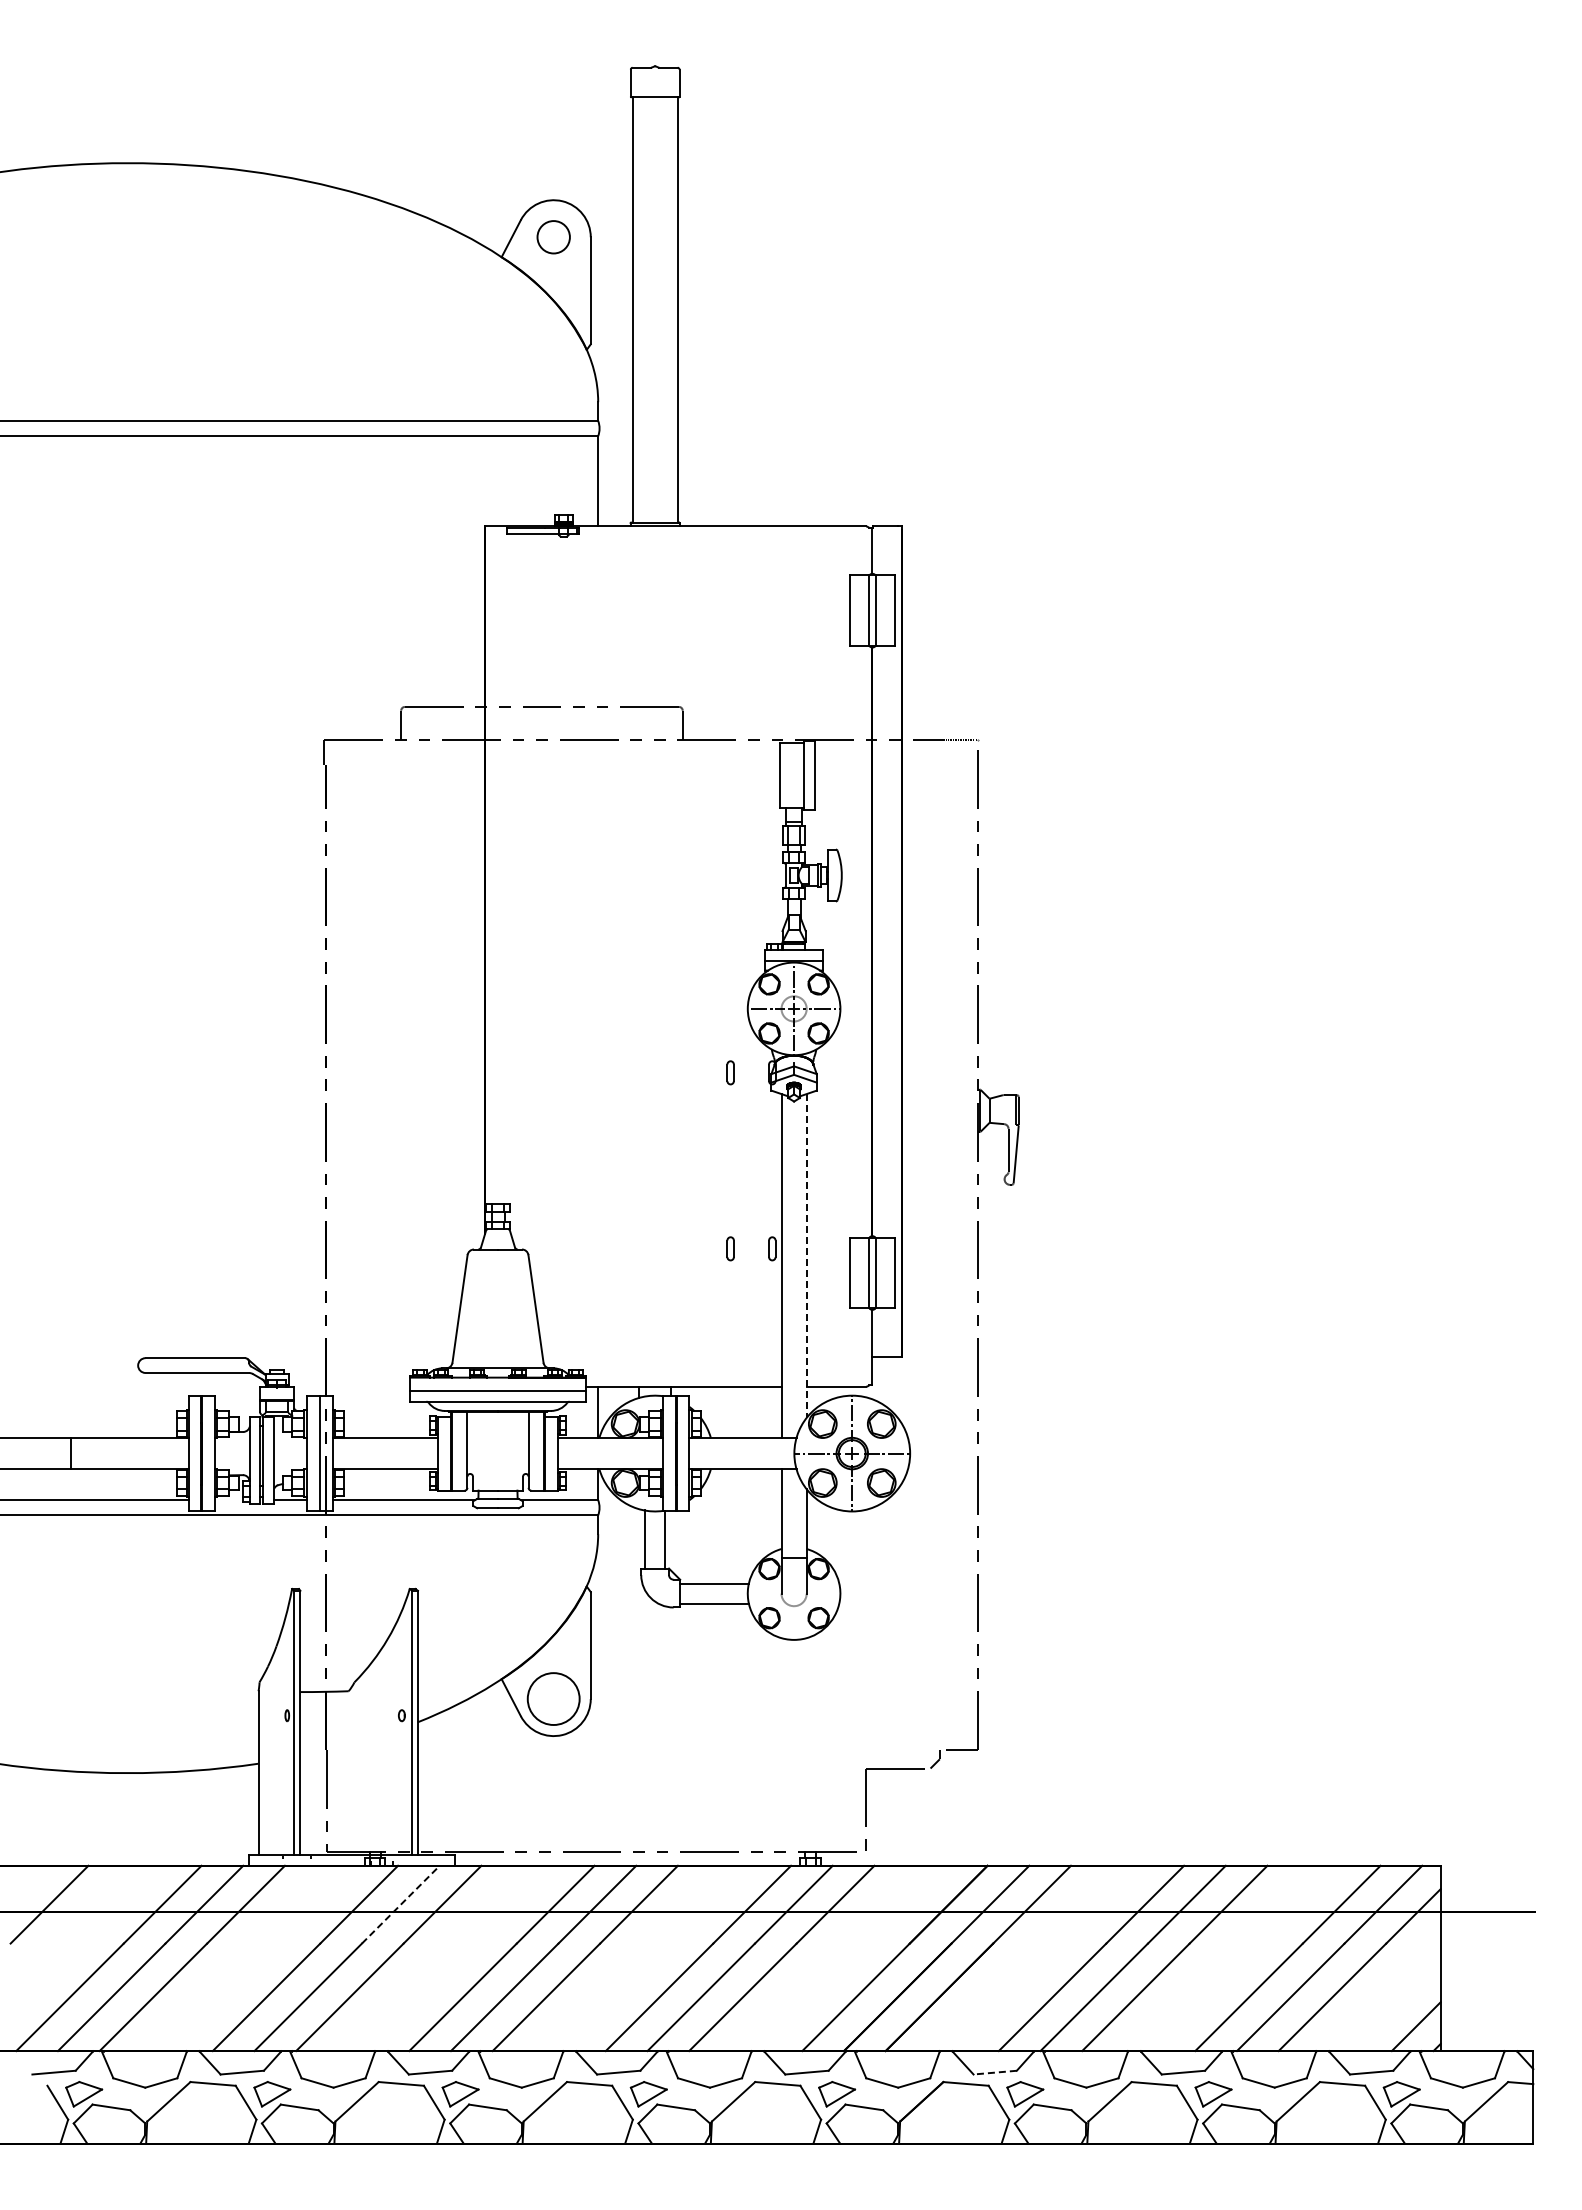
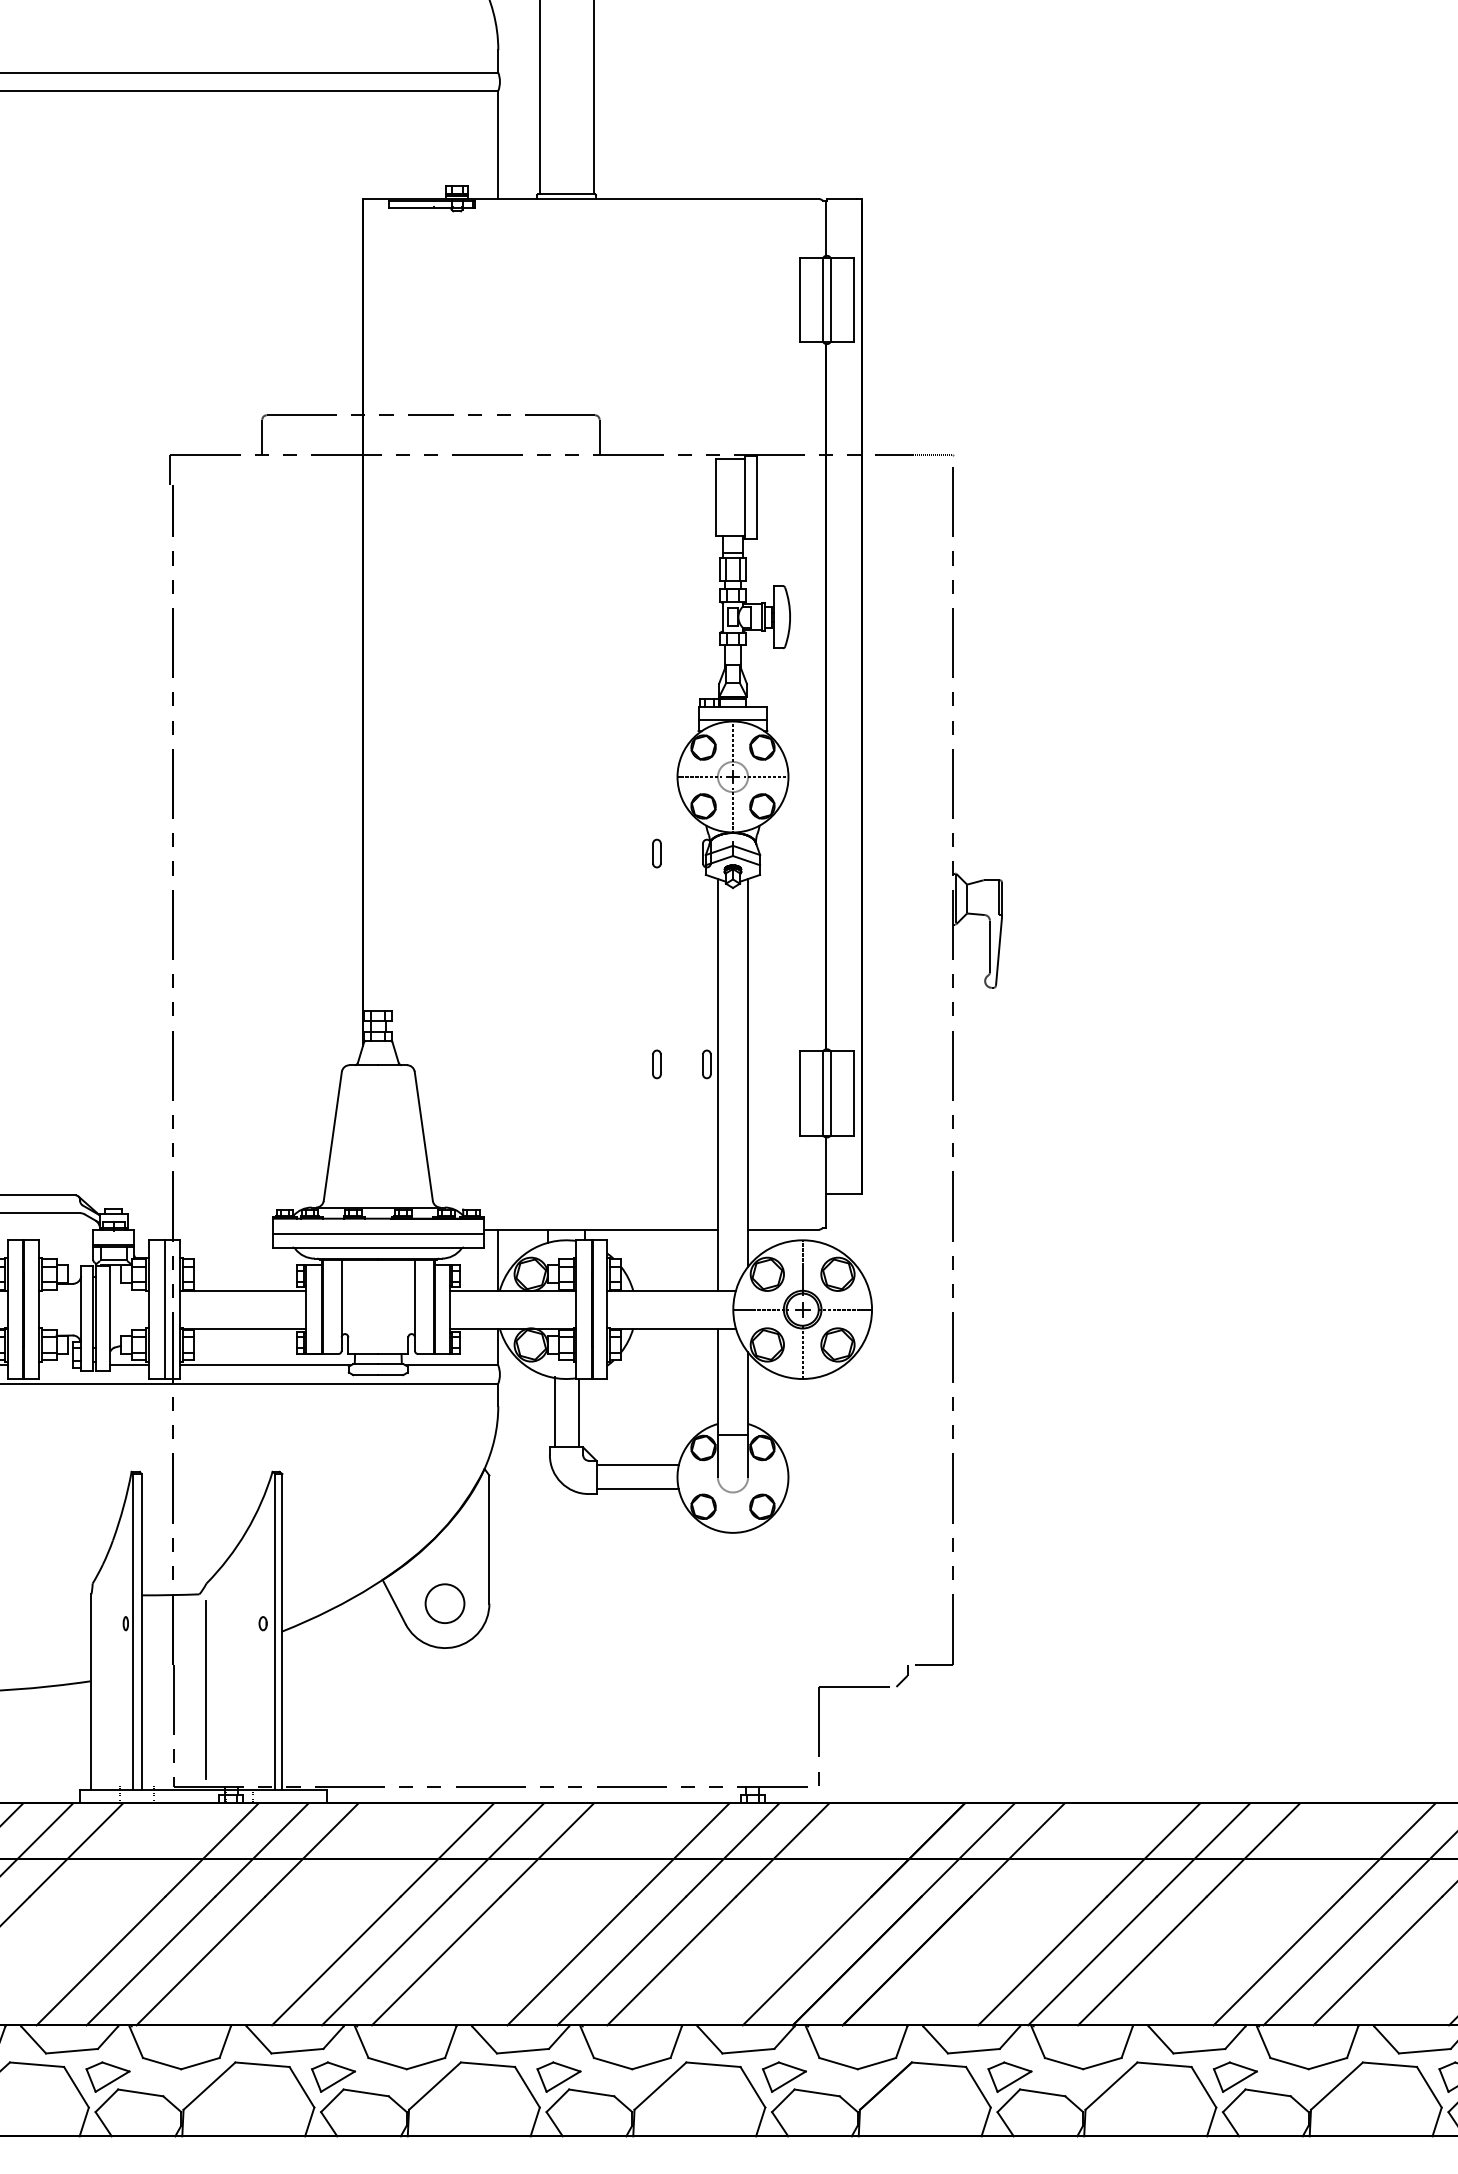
line: (806, 1255) -> (747, 1072), dashed -> solid
circle: (553, 1698) -> (444, 1603), size x0.62
line: (354, 1770) -> (206, 1689), added
line: (401, 1904) -> (262, 1849), dashed -> solid
line: (995, 2072) -> (974, 2051), dashed -> solid

